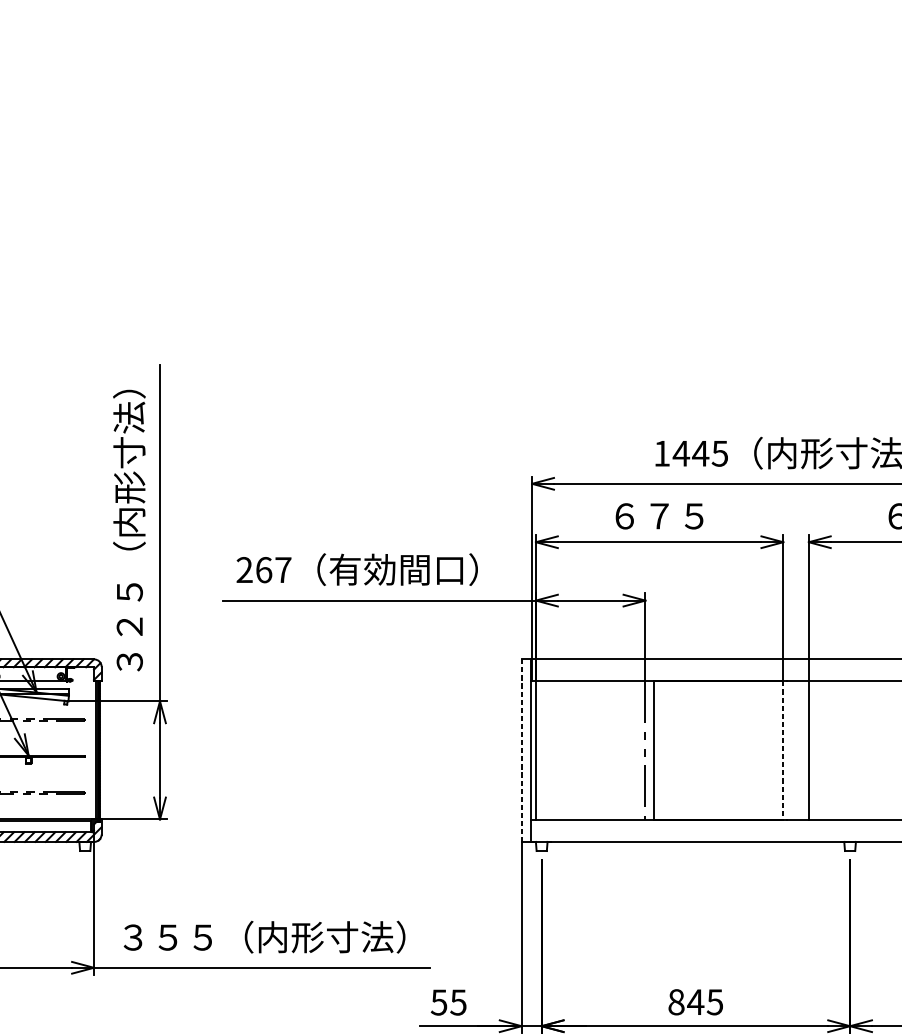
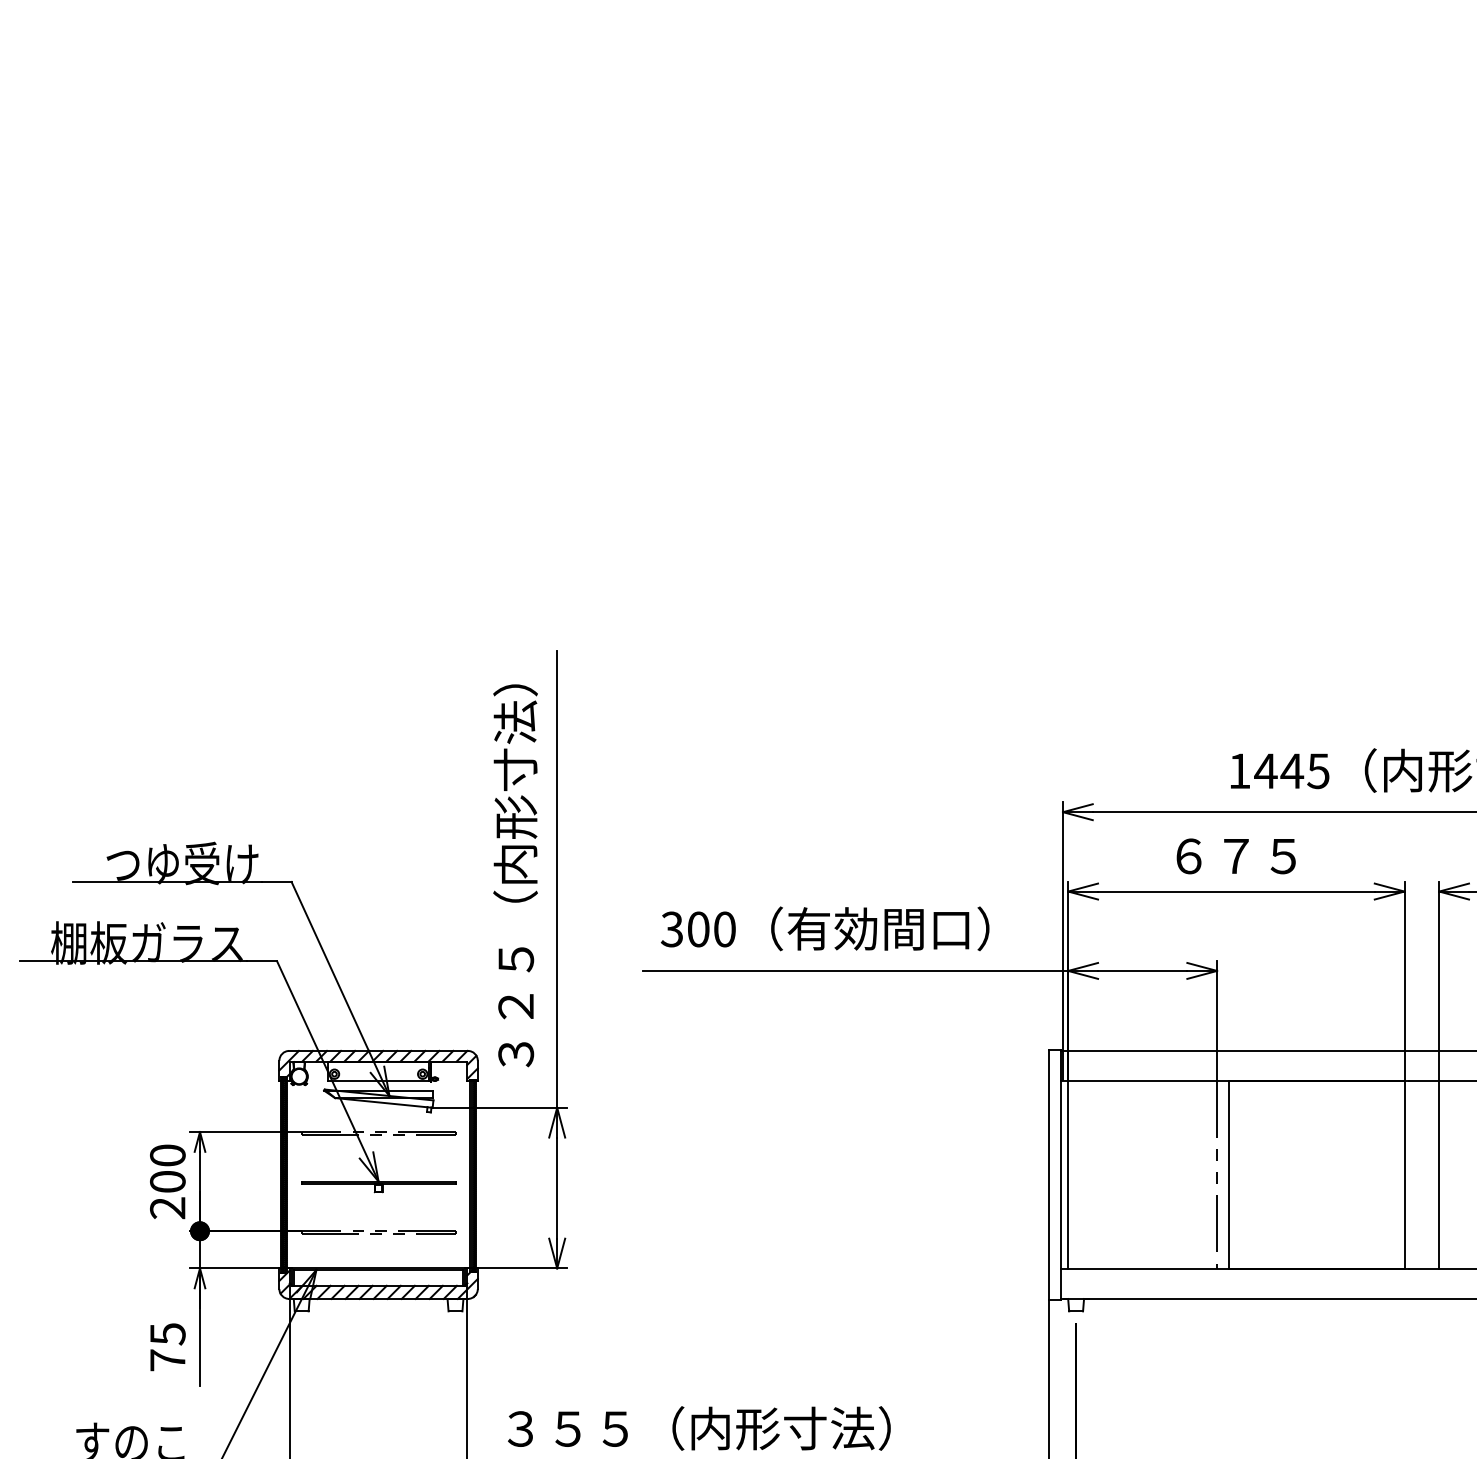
text: (263, 570) -> (697, 929), 267 -> 300
line: (521, 750) -> (1048, 1174), dashed -> solid
line: (783, 751) -> (1404, 1175), dashed -> solid

